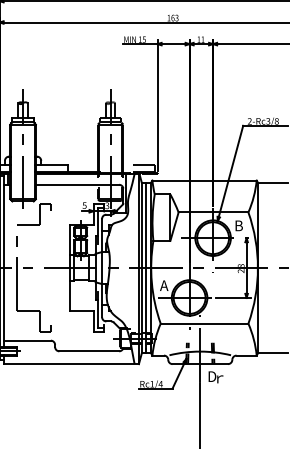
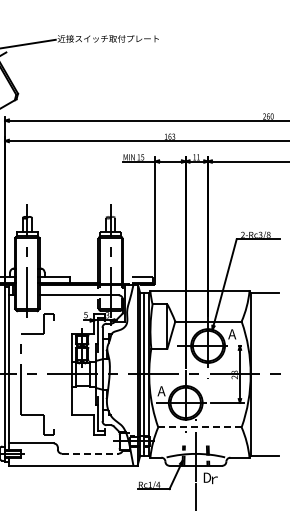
text: (238, 226) -> (232, 334), B -> A
line: (204, 323) -> (199, 427), solid -> dashed
line: (89, 351) -> (90, 453), solid -> dashed

